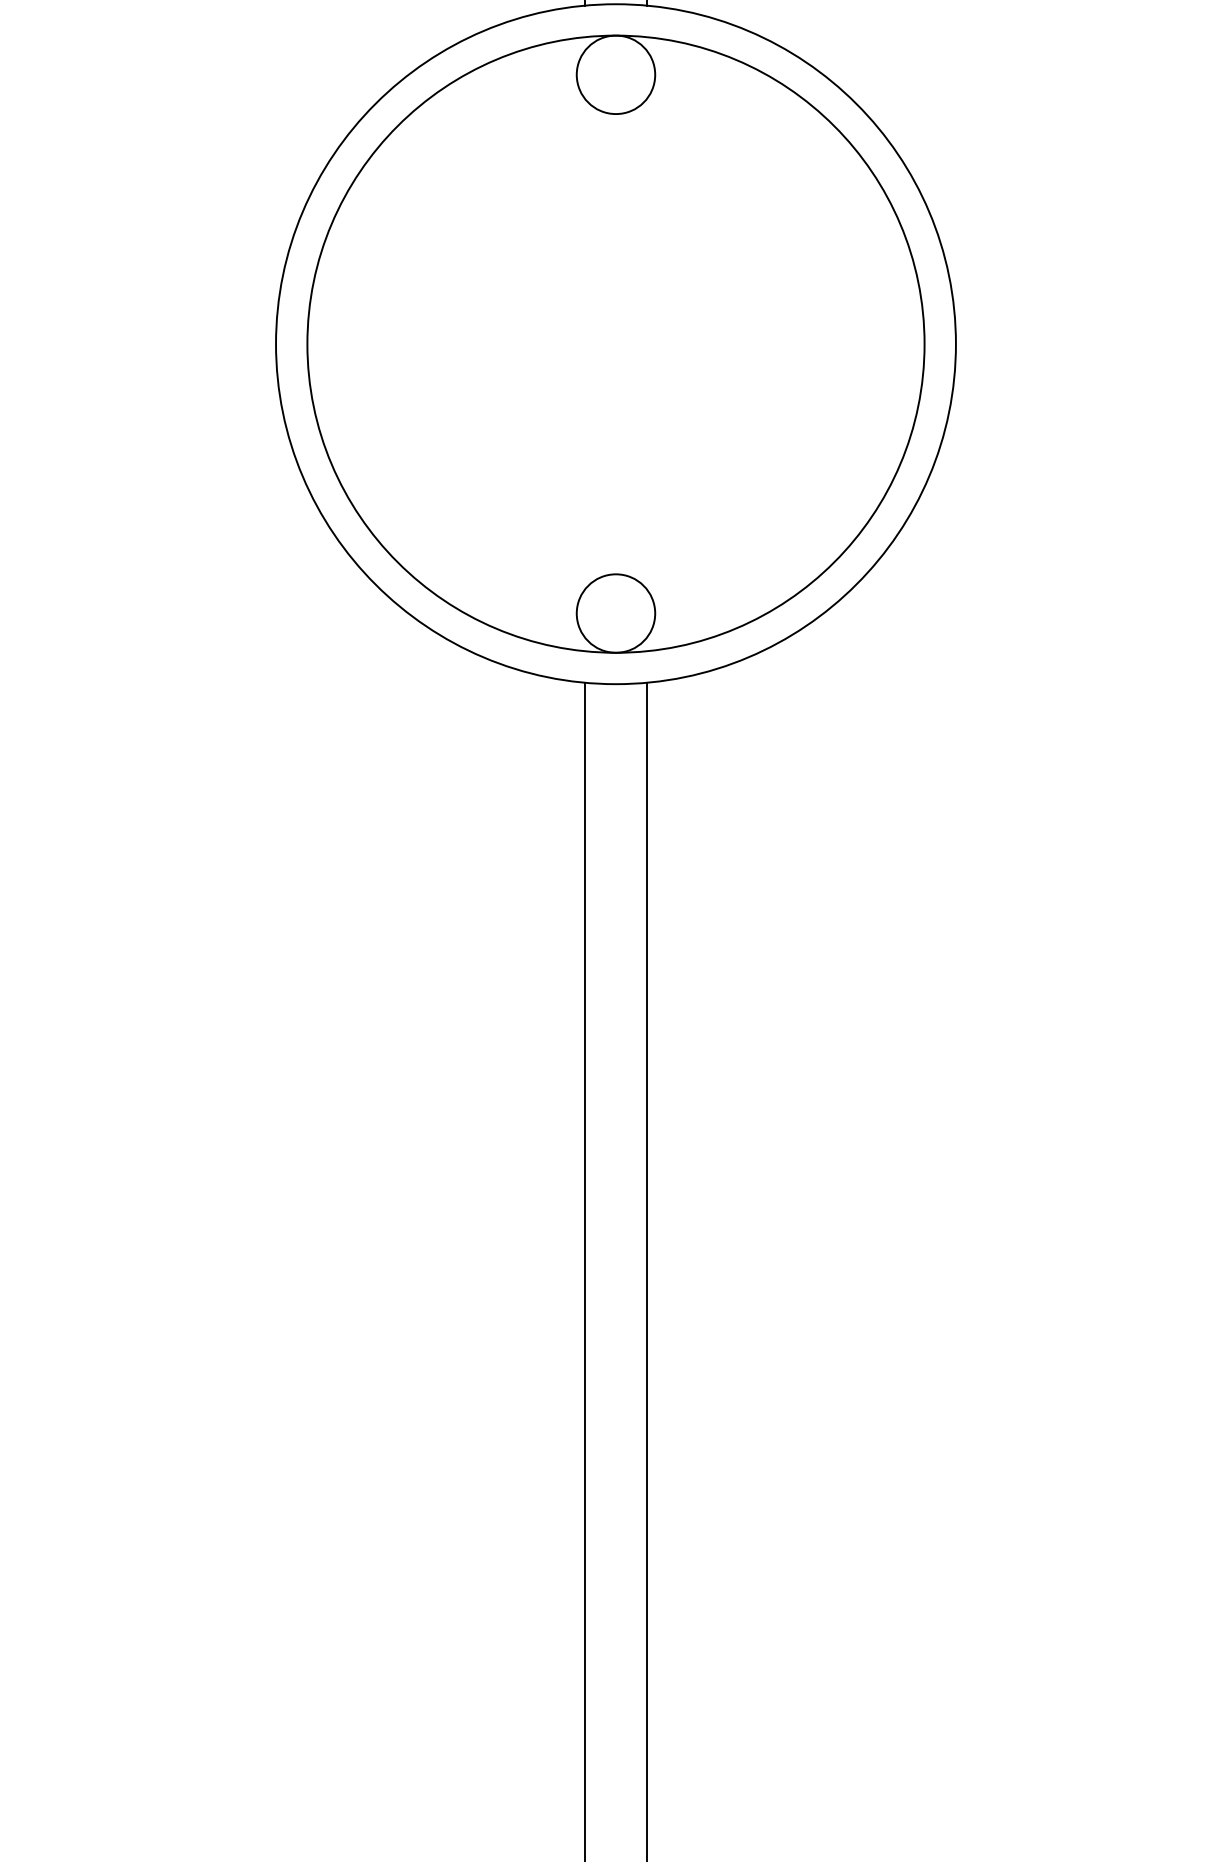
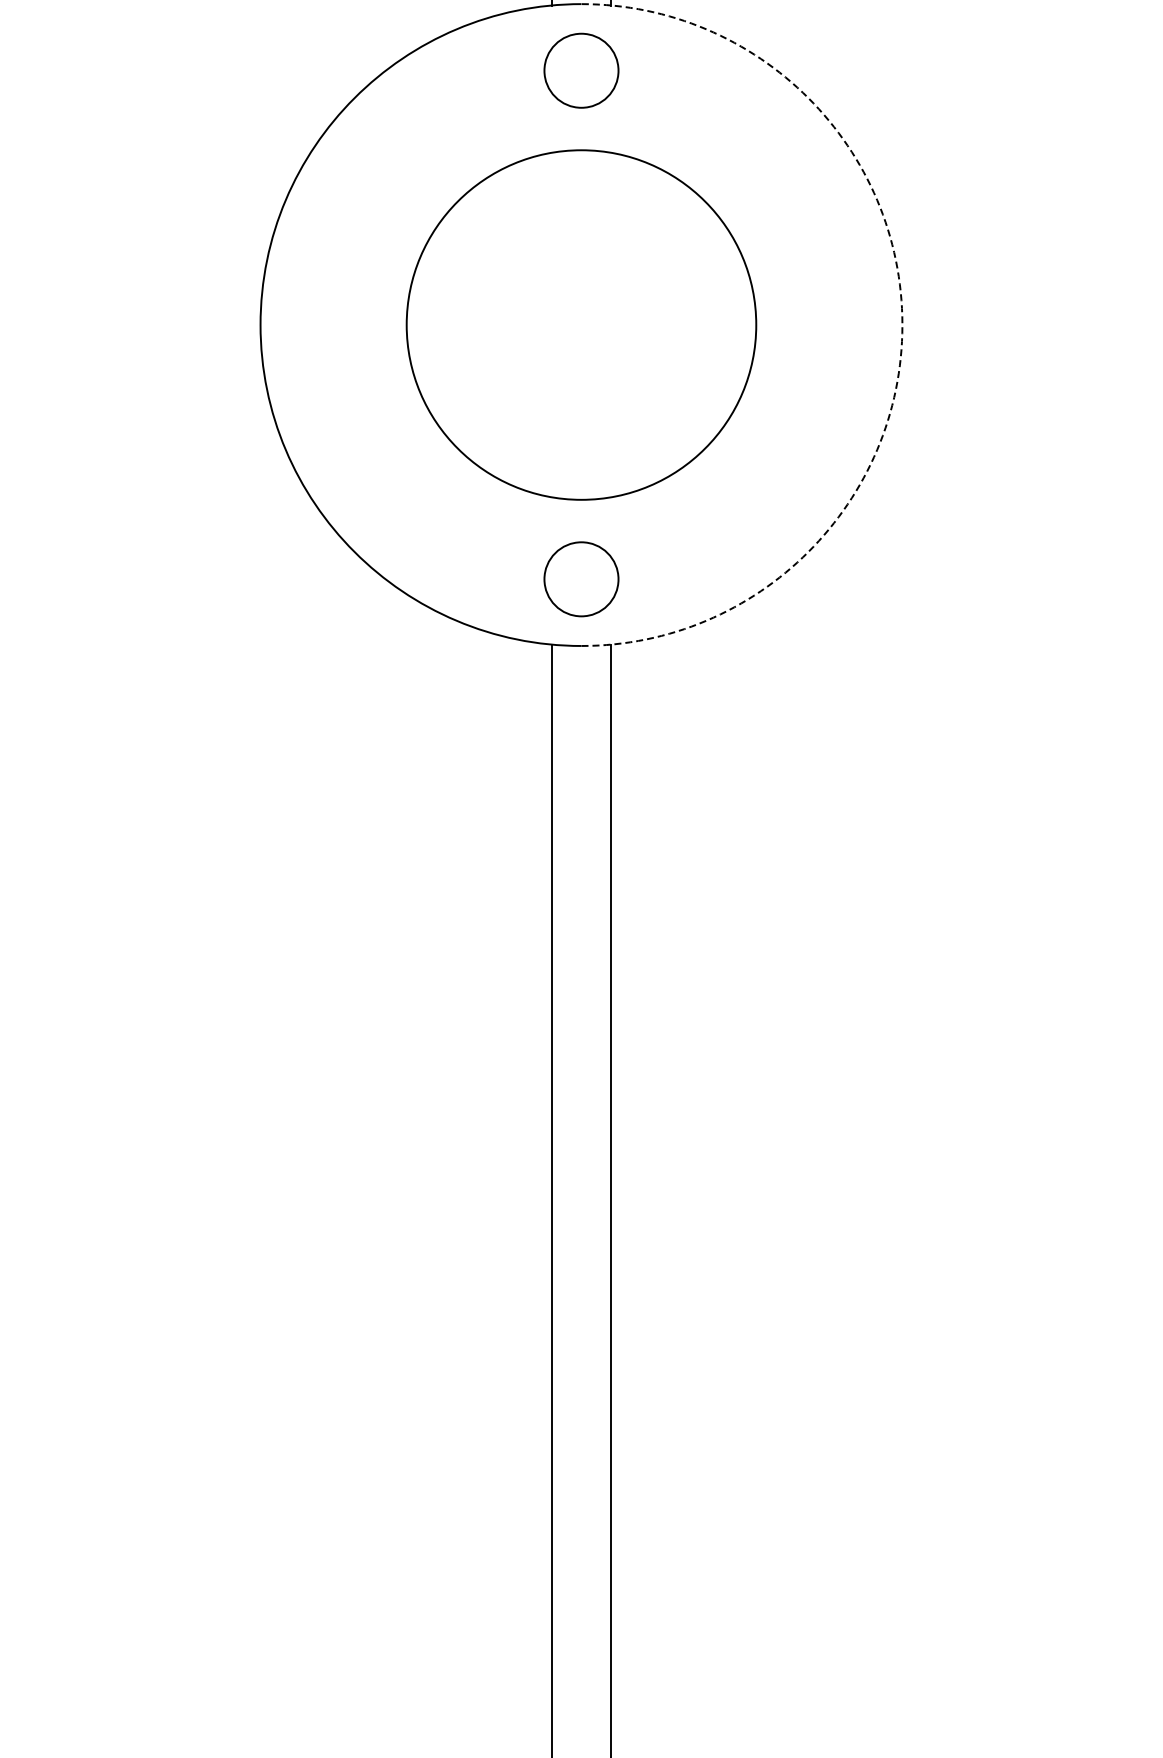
circle: (616, 343) -> (581, 324), size x0.6
arc: (956, 344) -> (902, 325), solid -> dashed

